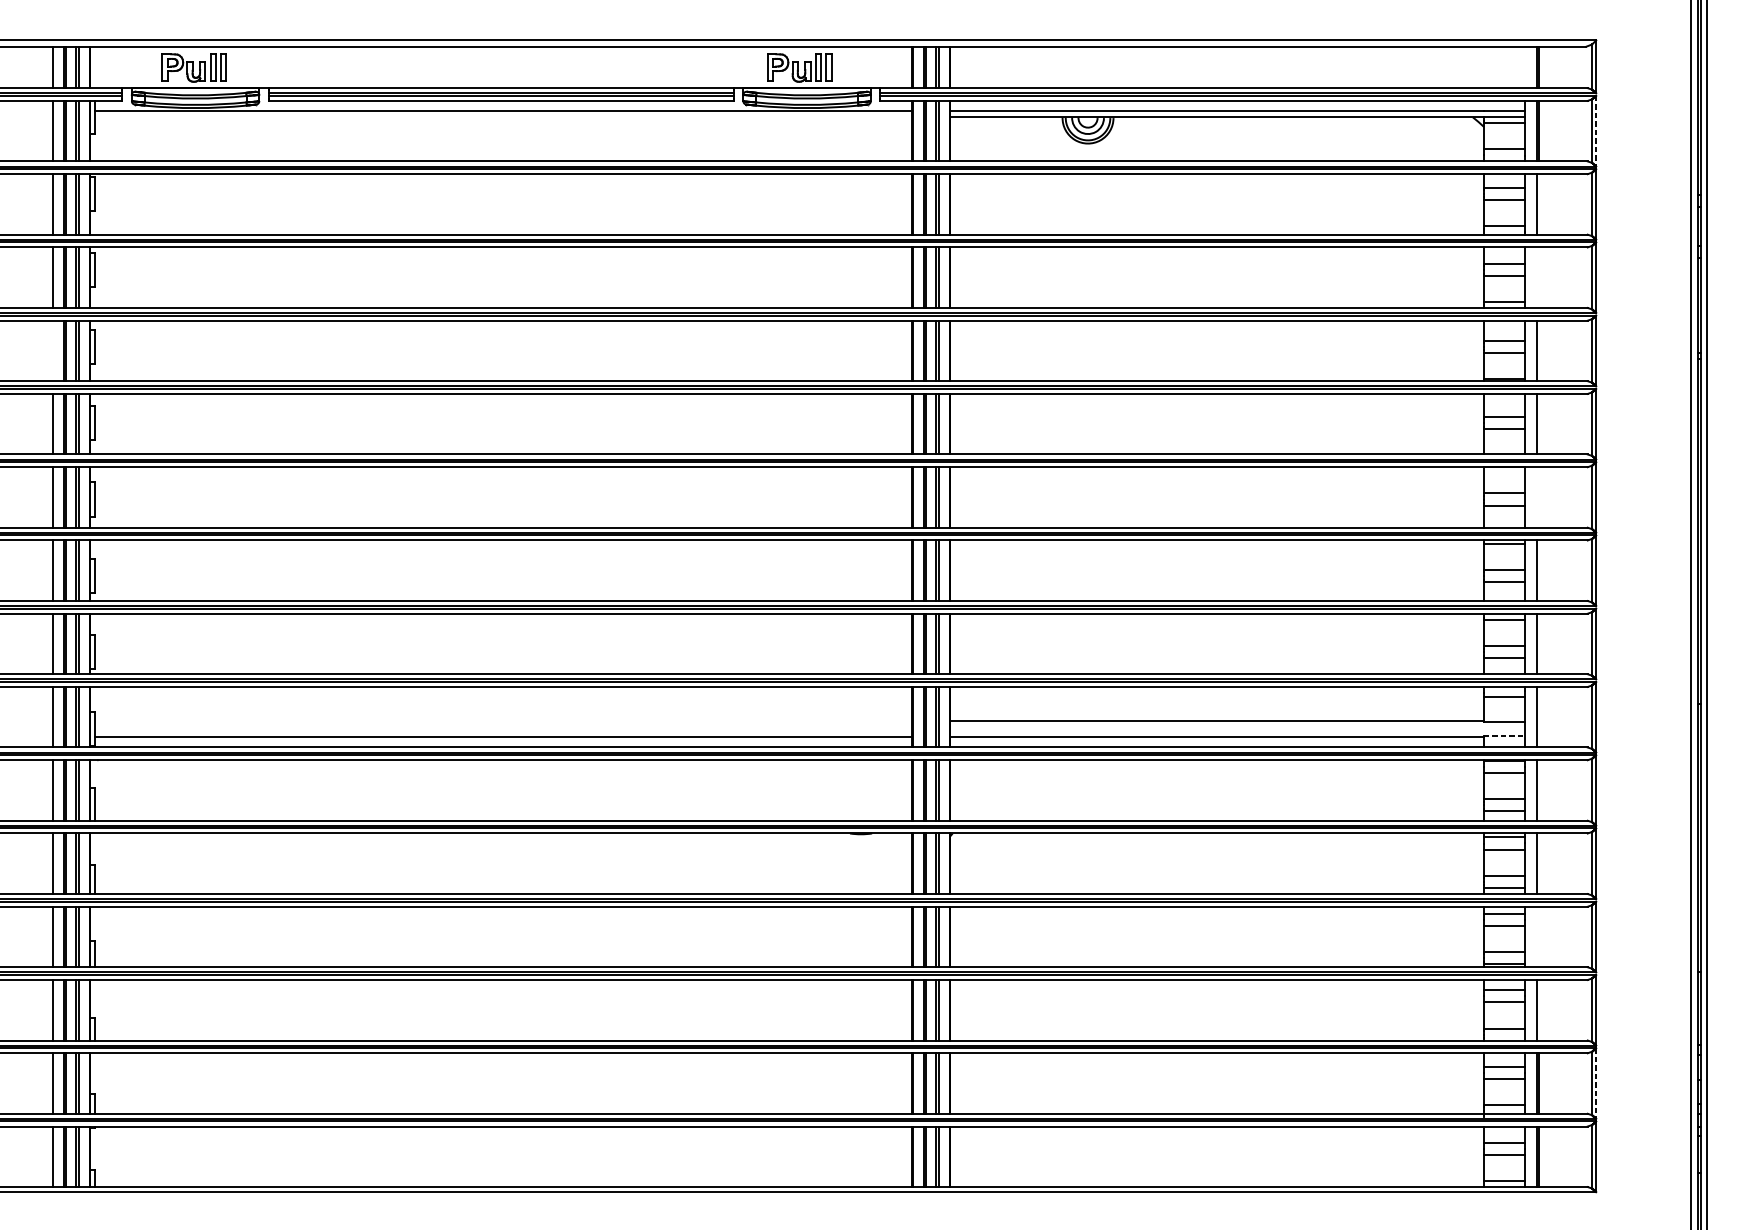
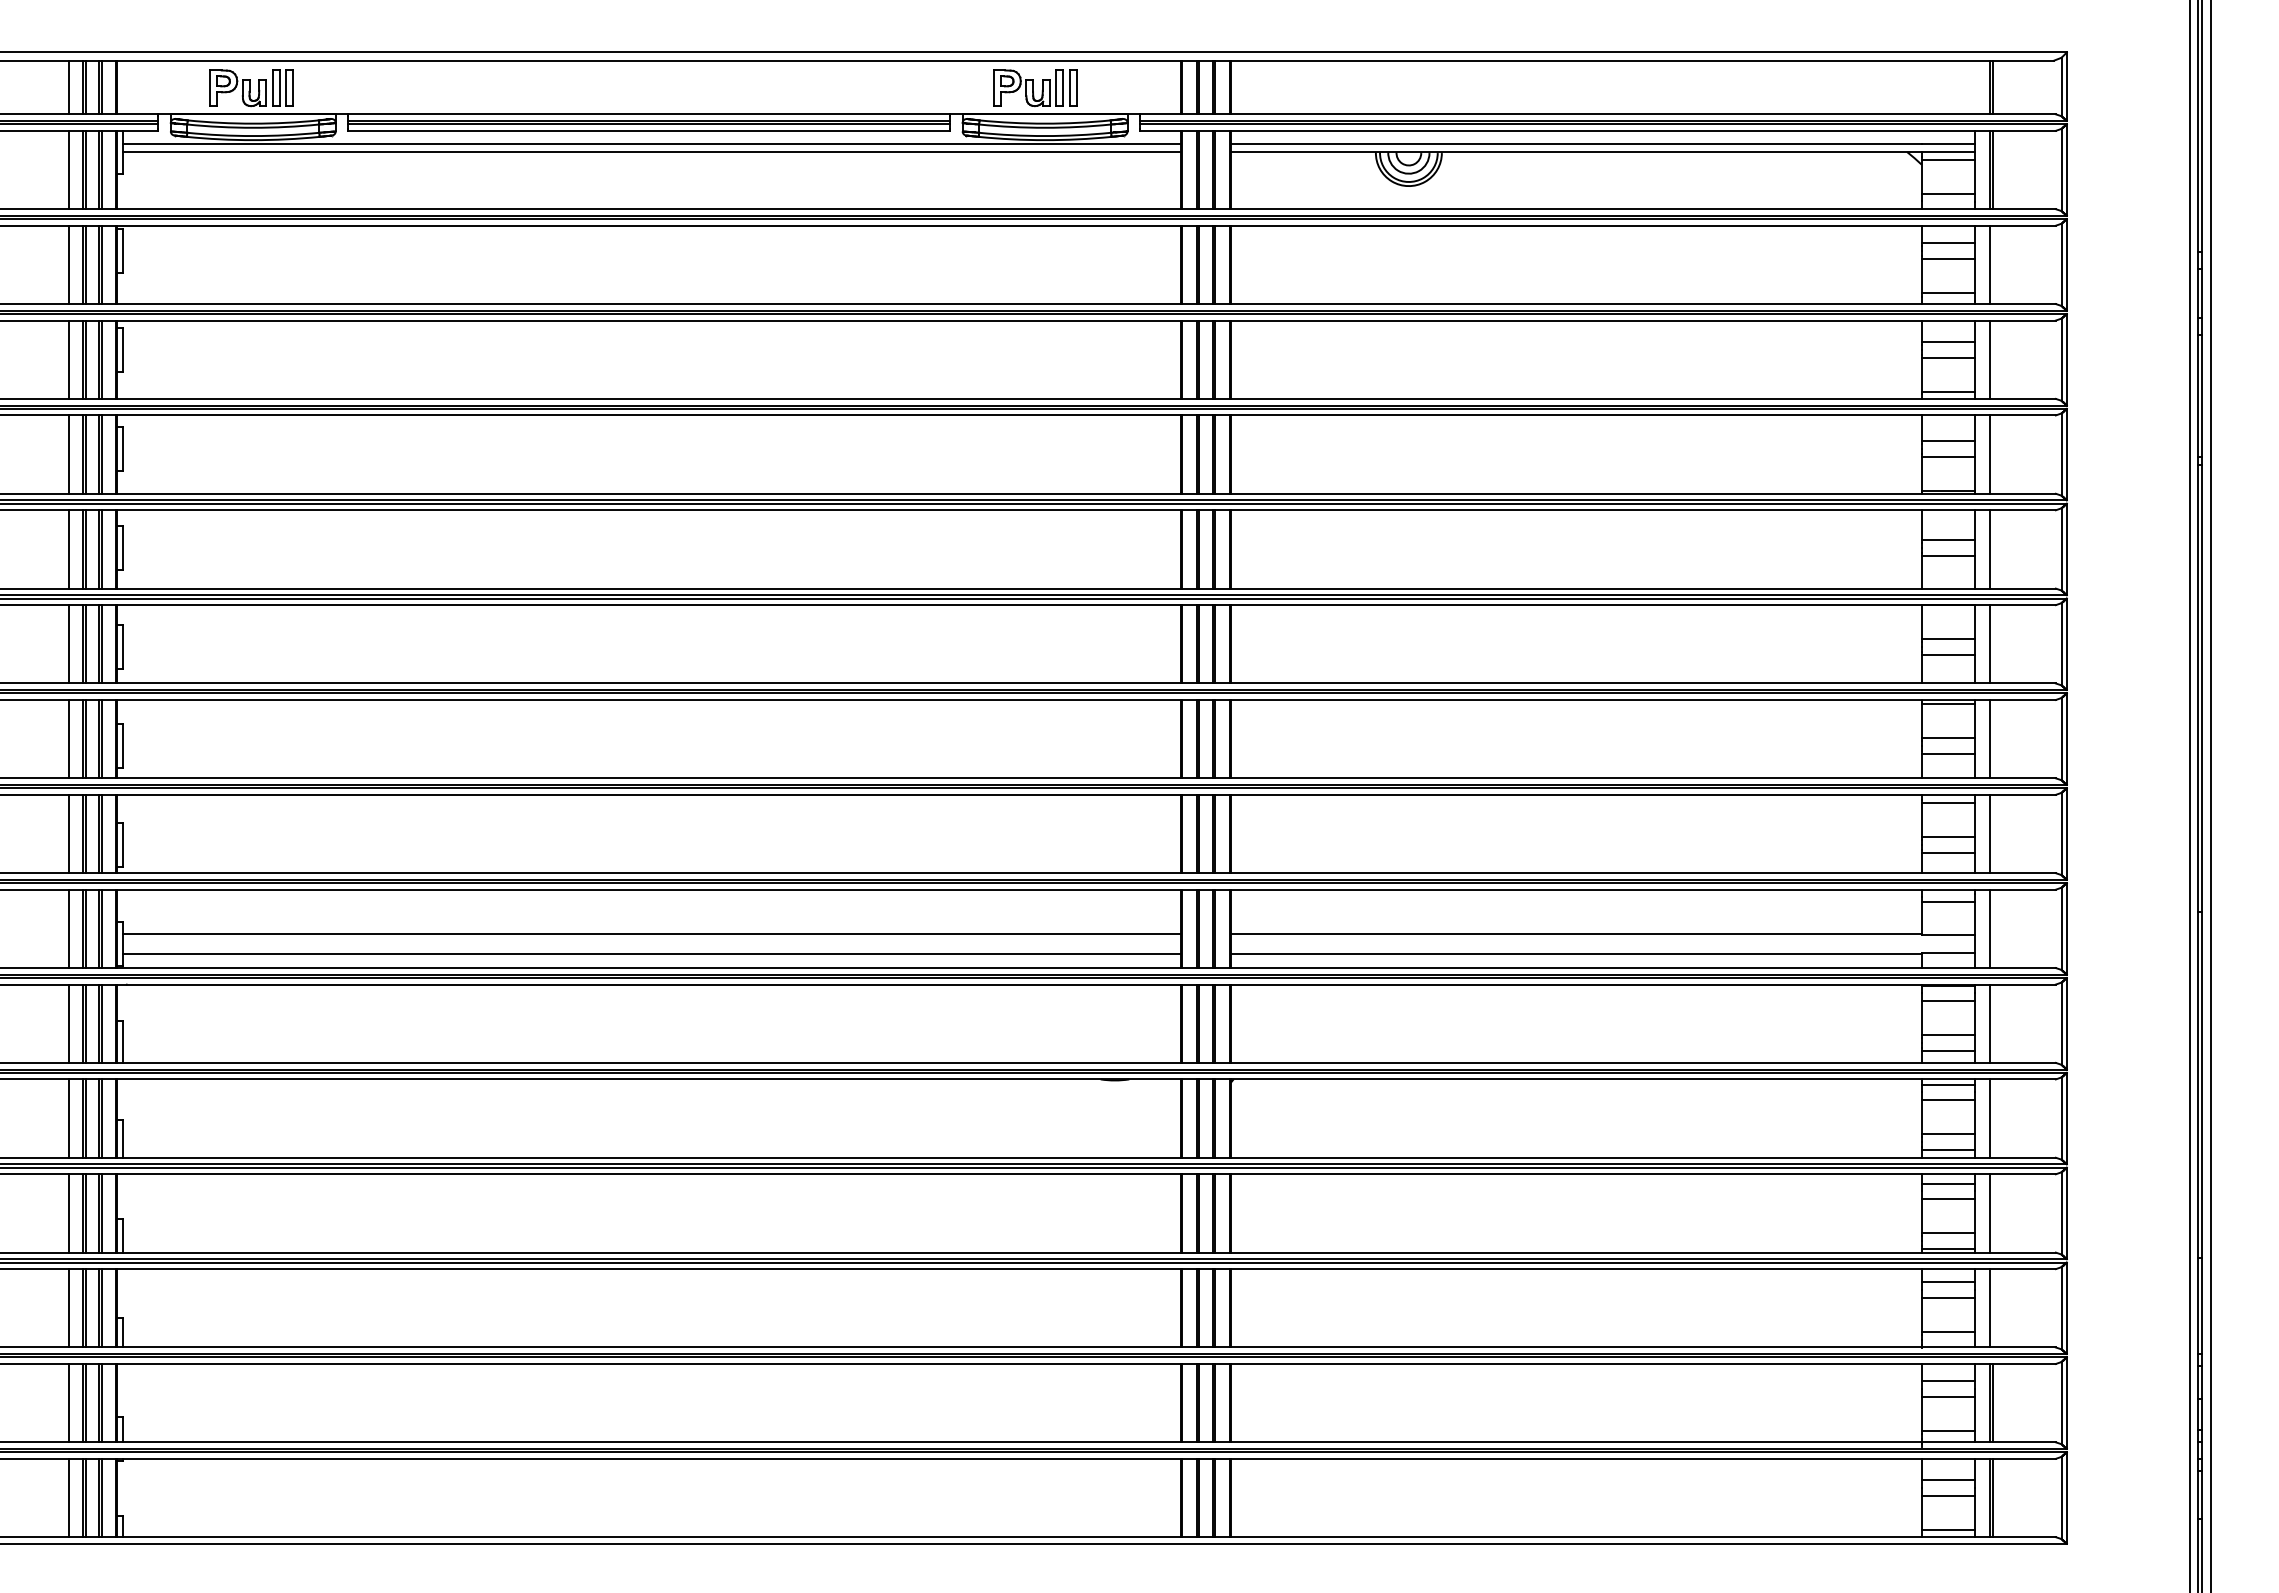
line: (503, 117) -> (652, 152), added
line: (1595, 131) -> (2066, 170), dashed -> solid
line: (1536, 277) -> (1989, 359), added
line: (52, 350) -> (68, 454), added
line: (1536, 497) -> (1989, 644), added
line: (503, 720) -> (652, 933), added
line: (1504, 735) -> (1948, 952), dashed -> solid
line: (1536, 937) -> (1989, 1213), added
line: (1595, 1083) -> (2066, 1403), dashed -> solid

